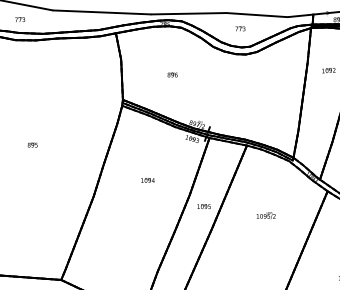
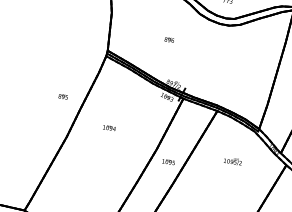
text: (172, 74) -> (169, 39), moved
text: (32, 144) -> (63, 96), moved
text: (147, 180) -> (109, 128), moved
text: (265, 215) -> (232, 161), moved

